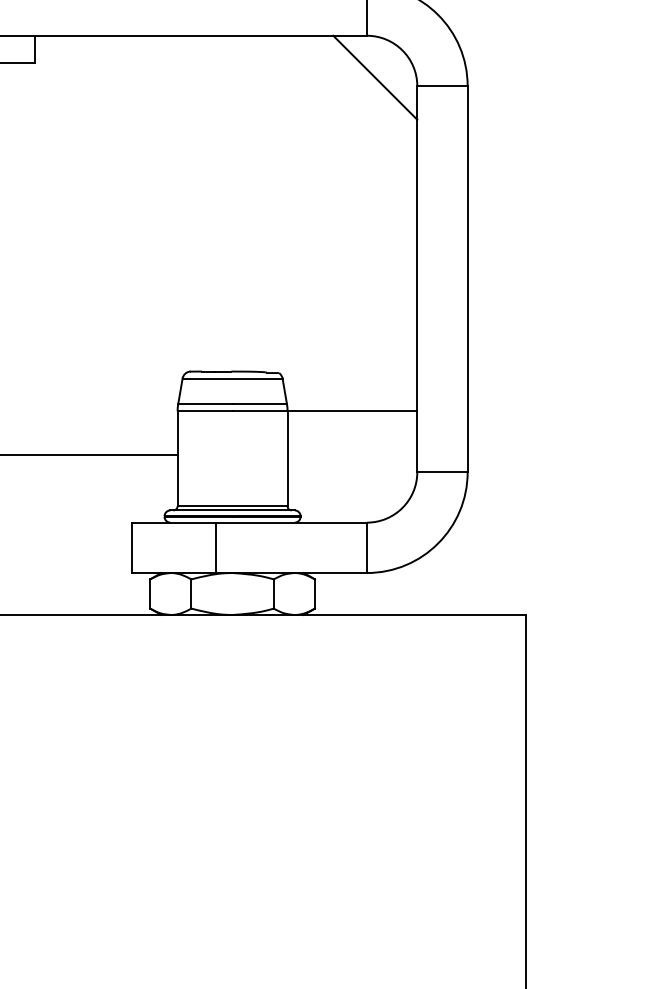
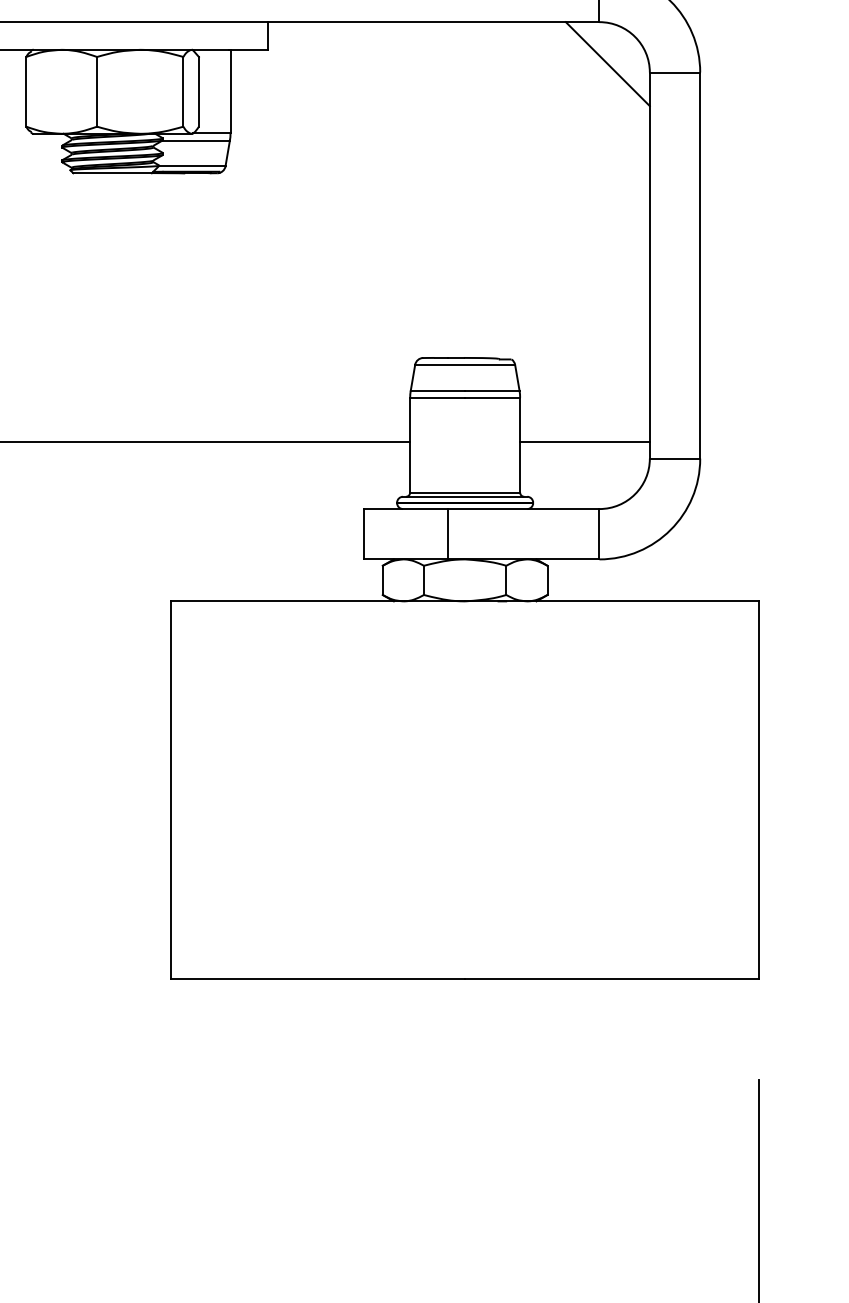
line: (351, 411) -> (584, 441), moved

